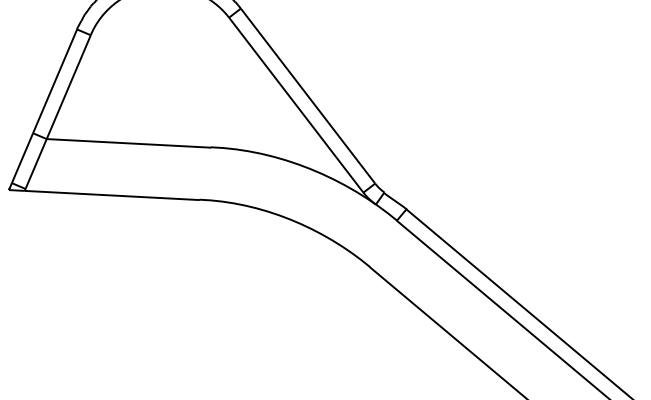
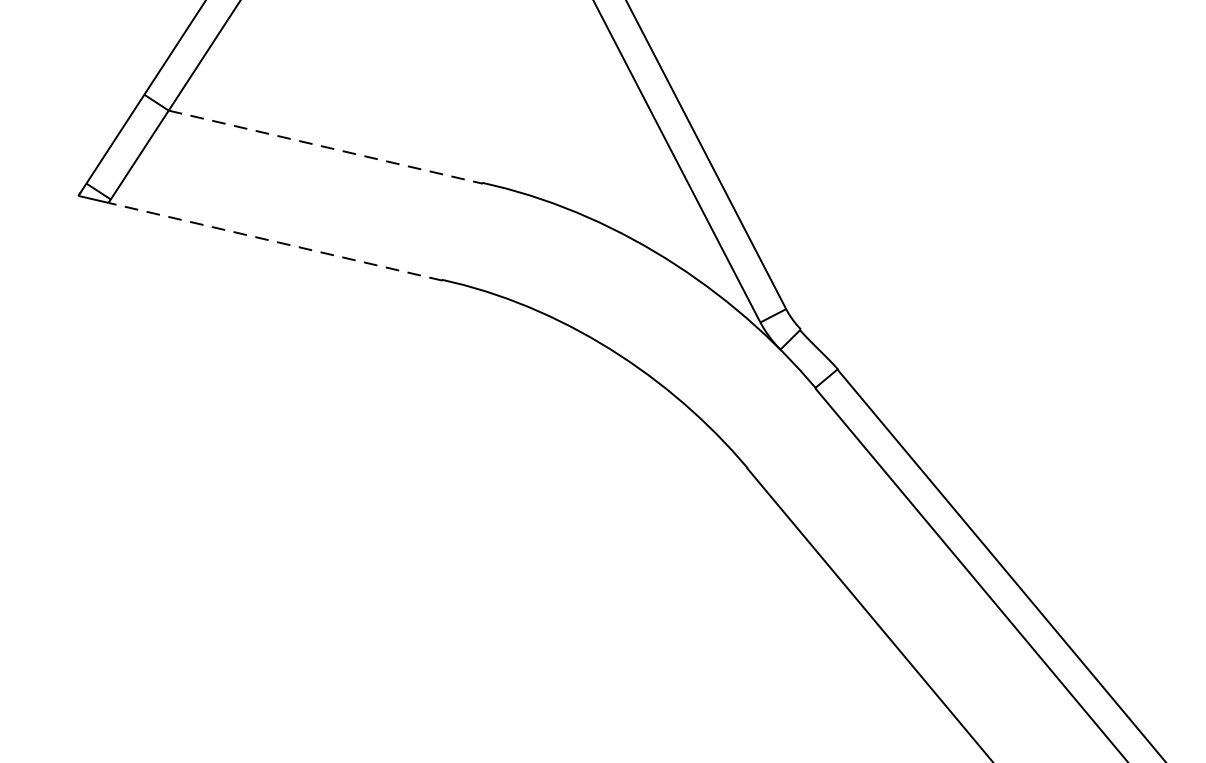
line: (129, 143) -> (326, 147), solid -> dashed
line: (112, 195) -> (276, 241), solid -> dashed

